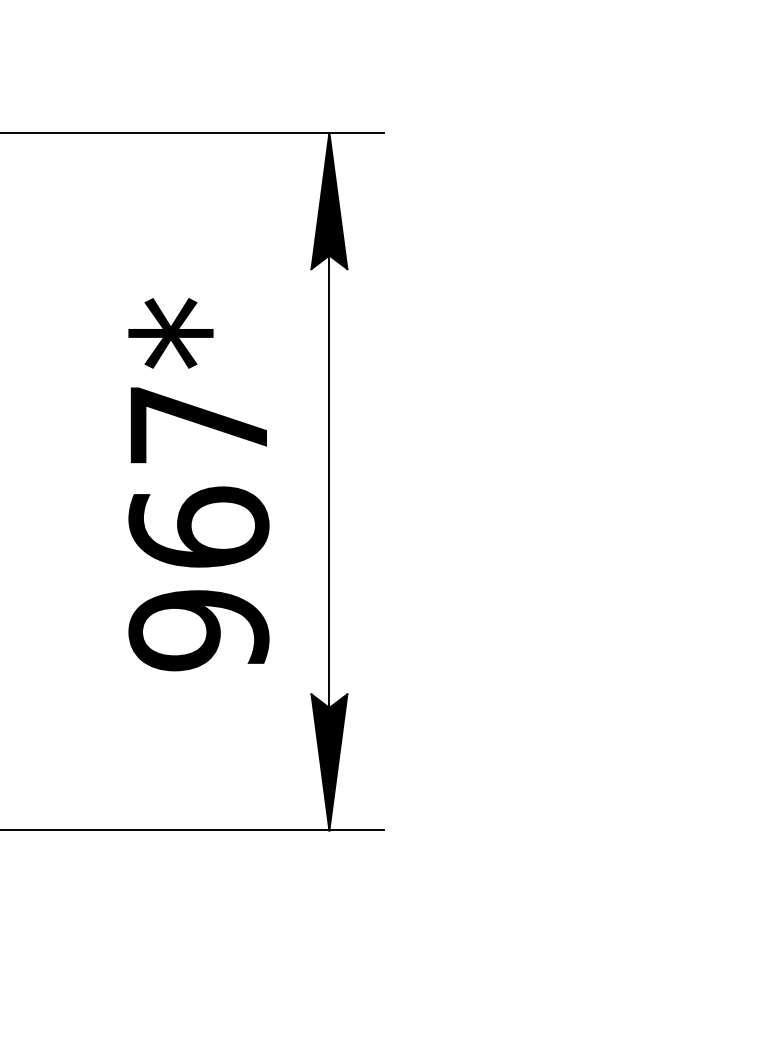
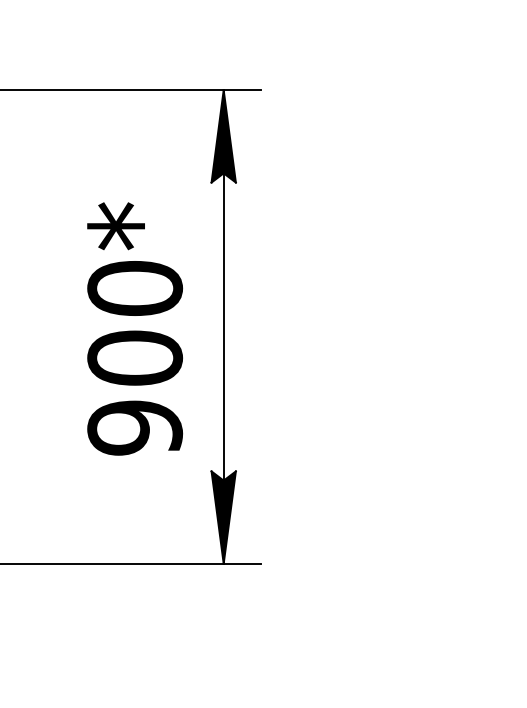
text: (199, 476) -> (135, 323), 967* -> 900*

